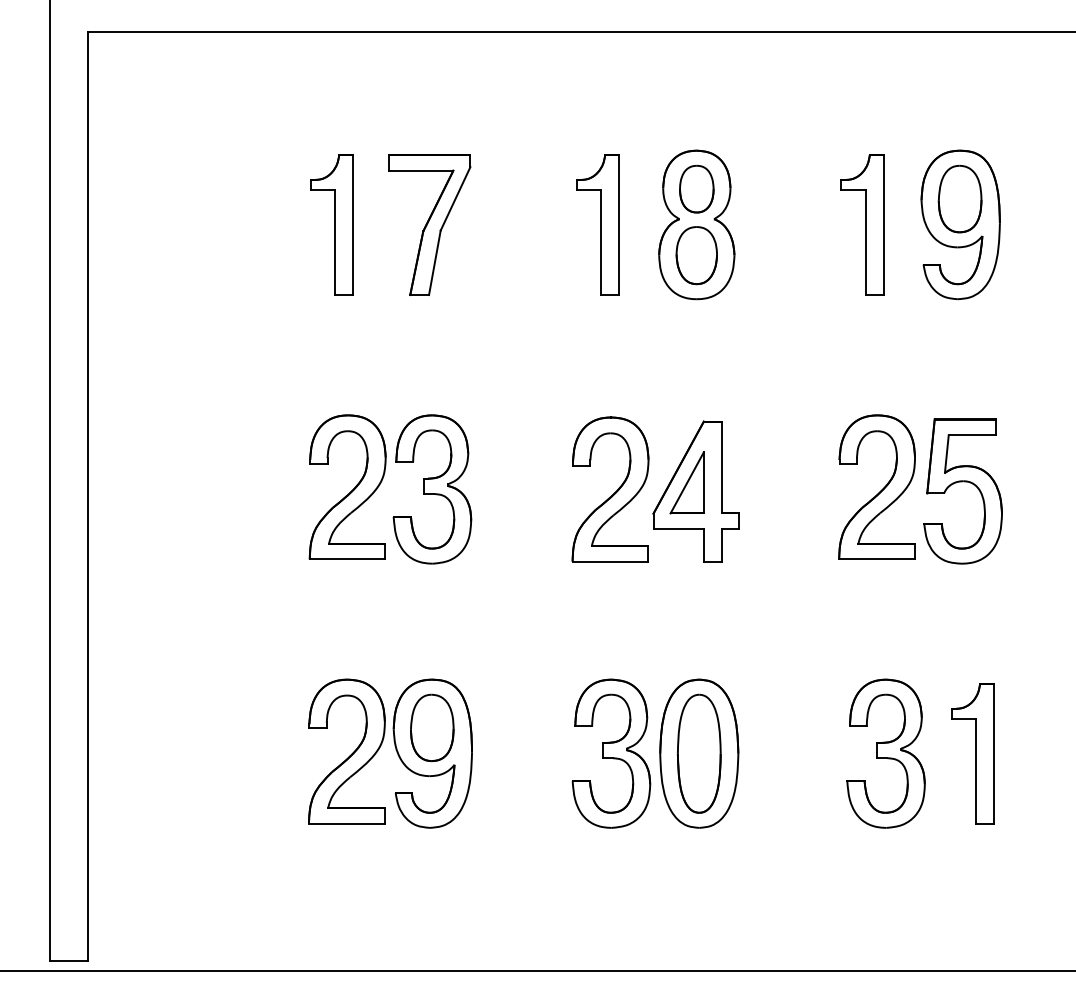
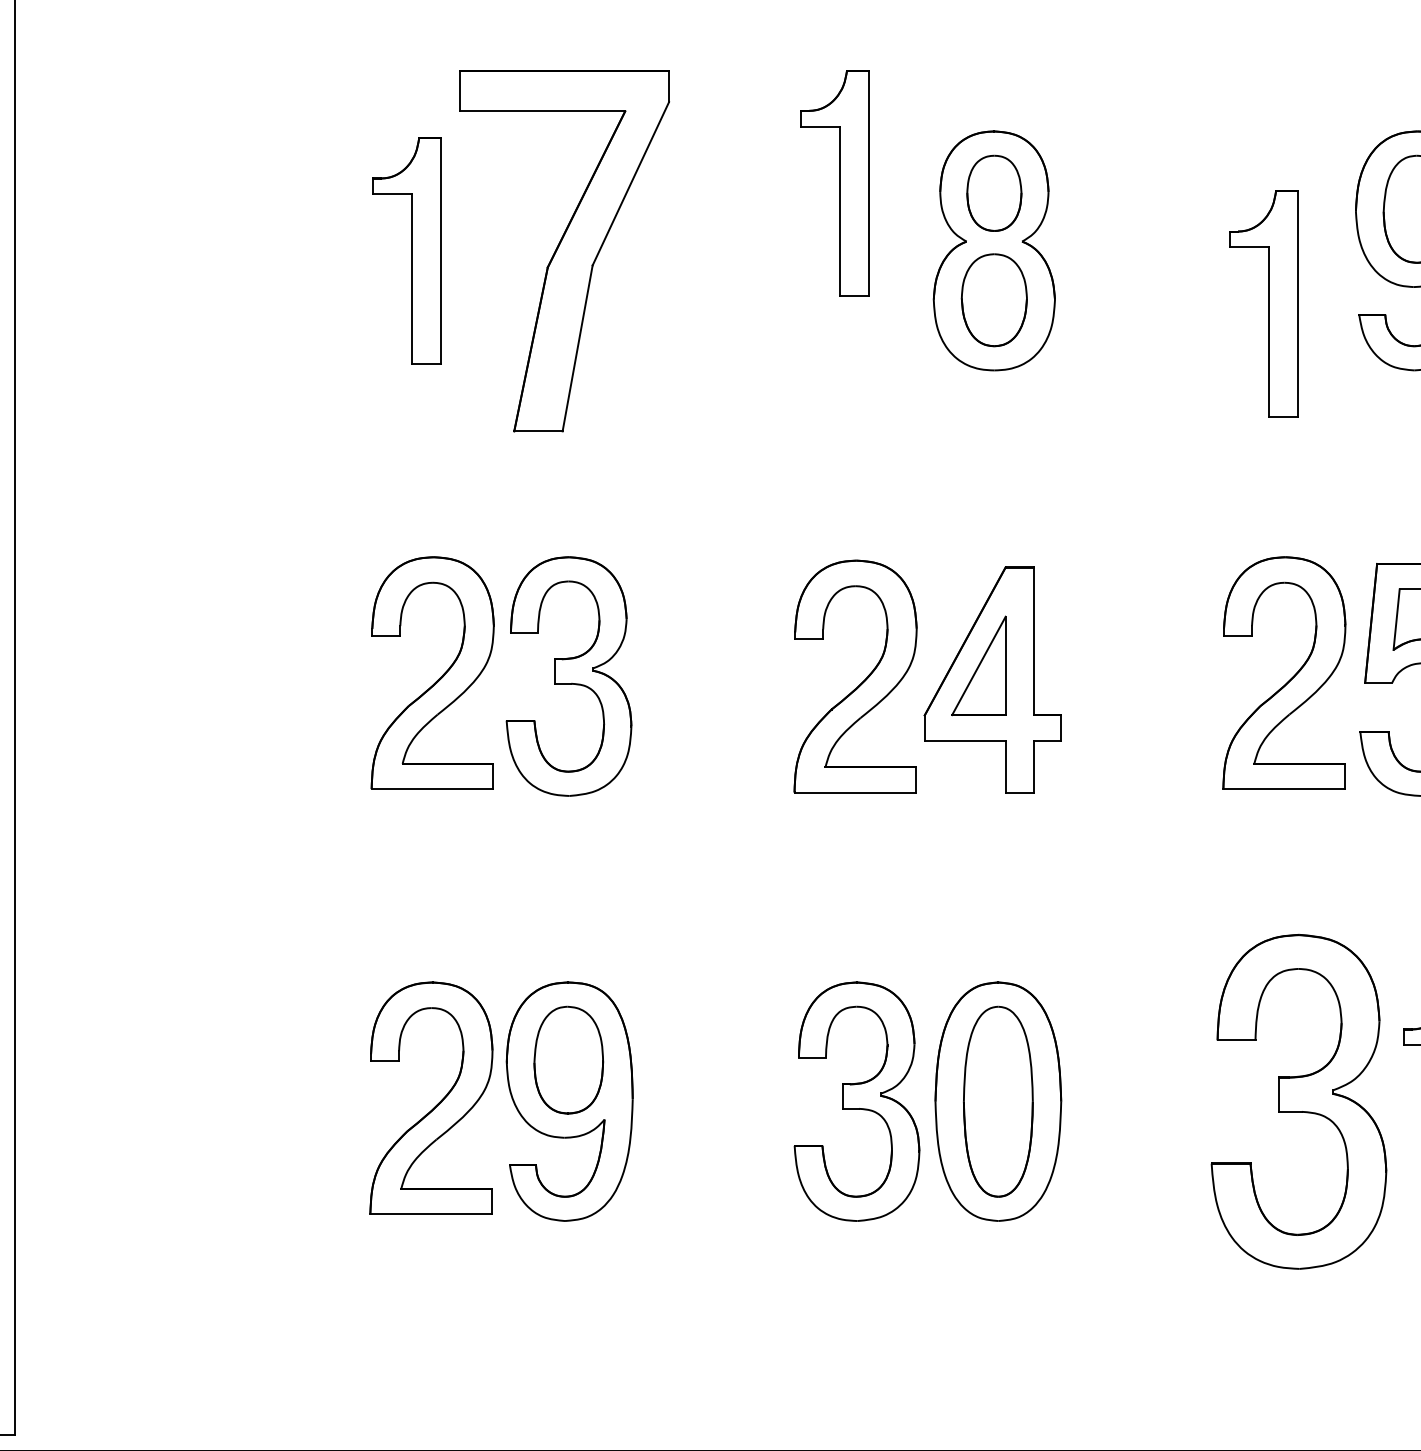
part: (429, 224) -> (564, 250), size x1.6
part: (597, 224) -> (834, 182), moved
part: (862, 224) -> (1264, 303), moved
part: (885, 753) -> (1297, 1101), size x1.4

